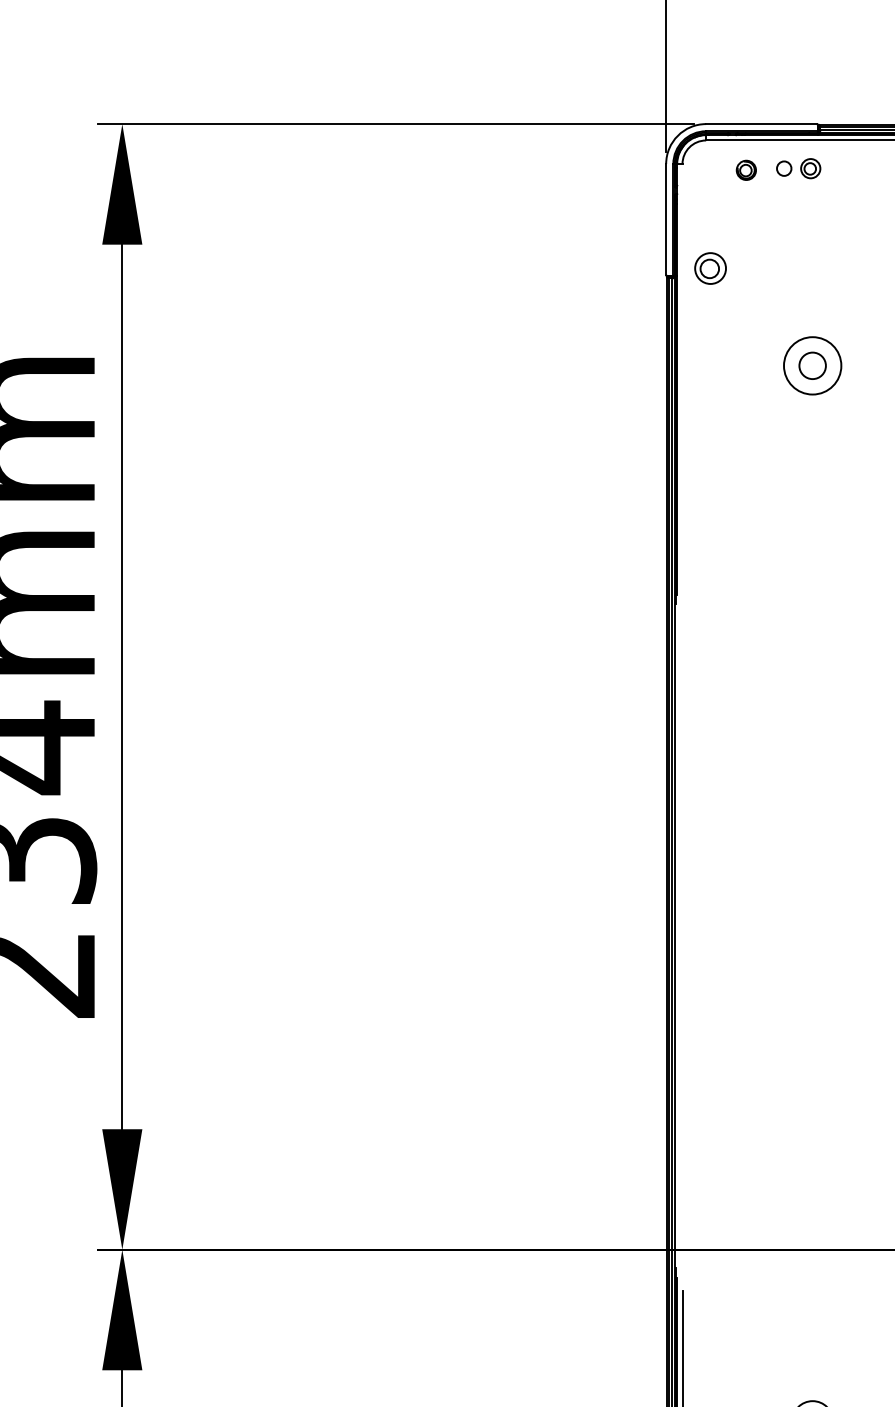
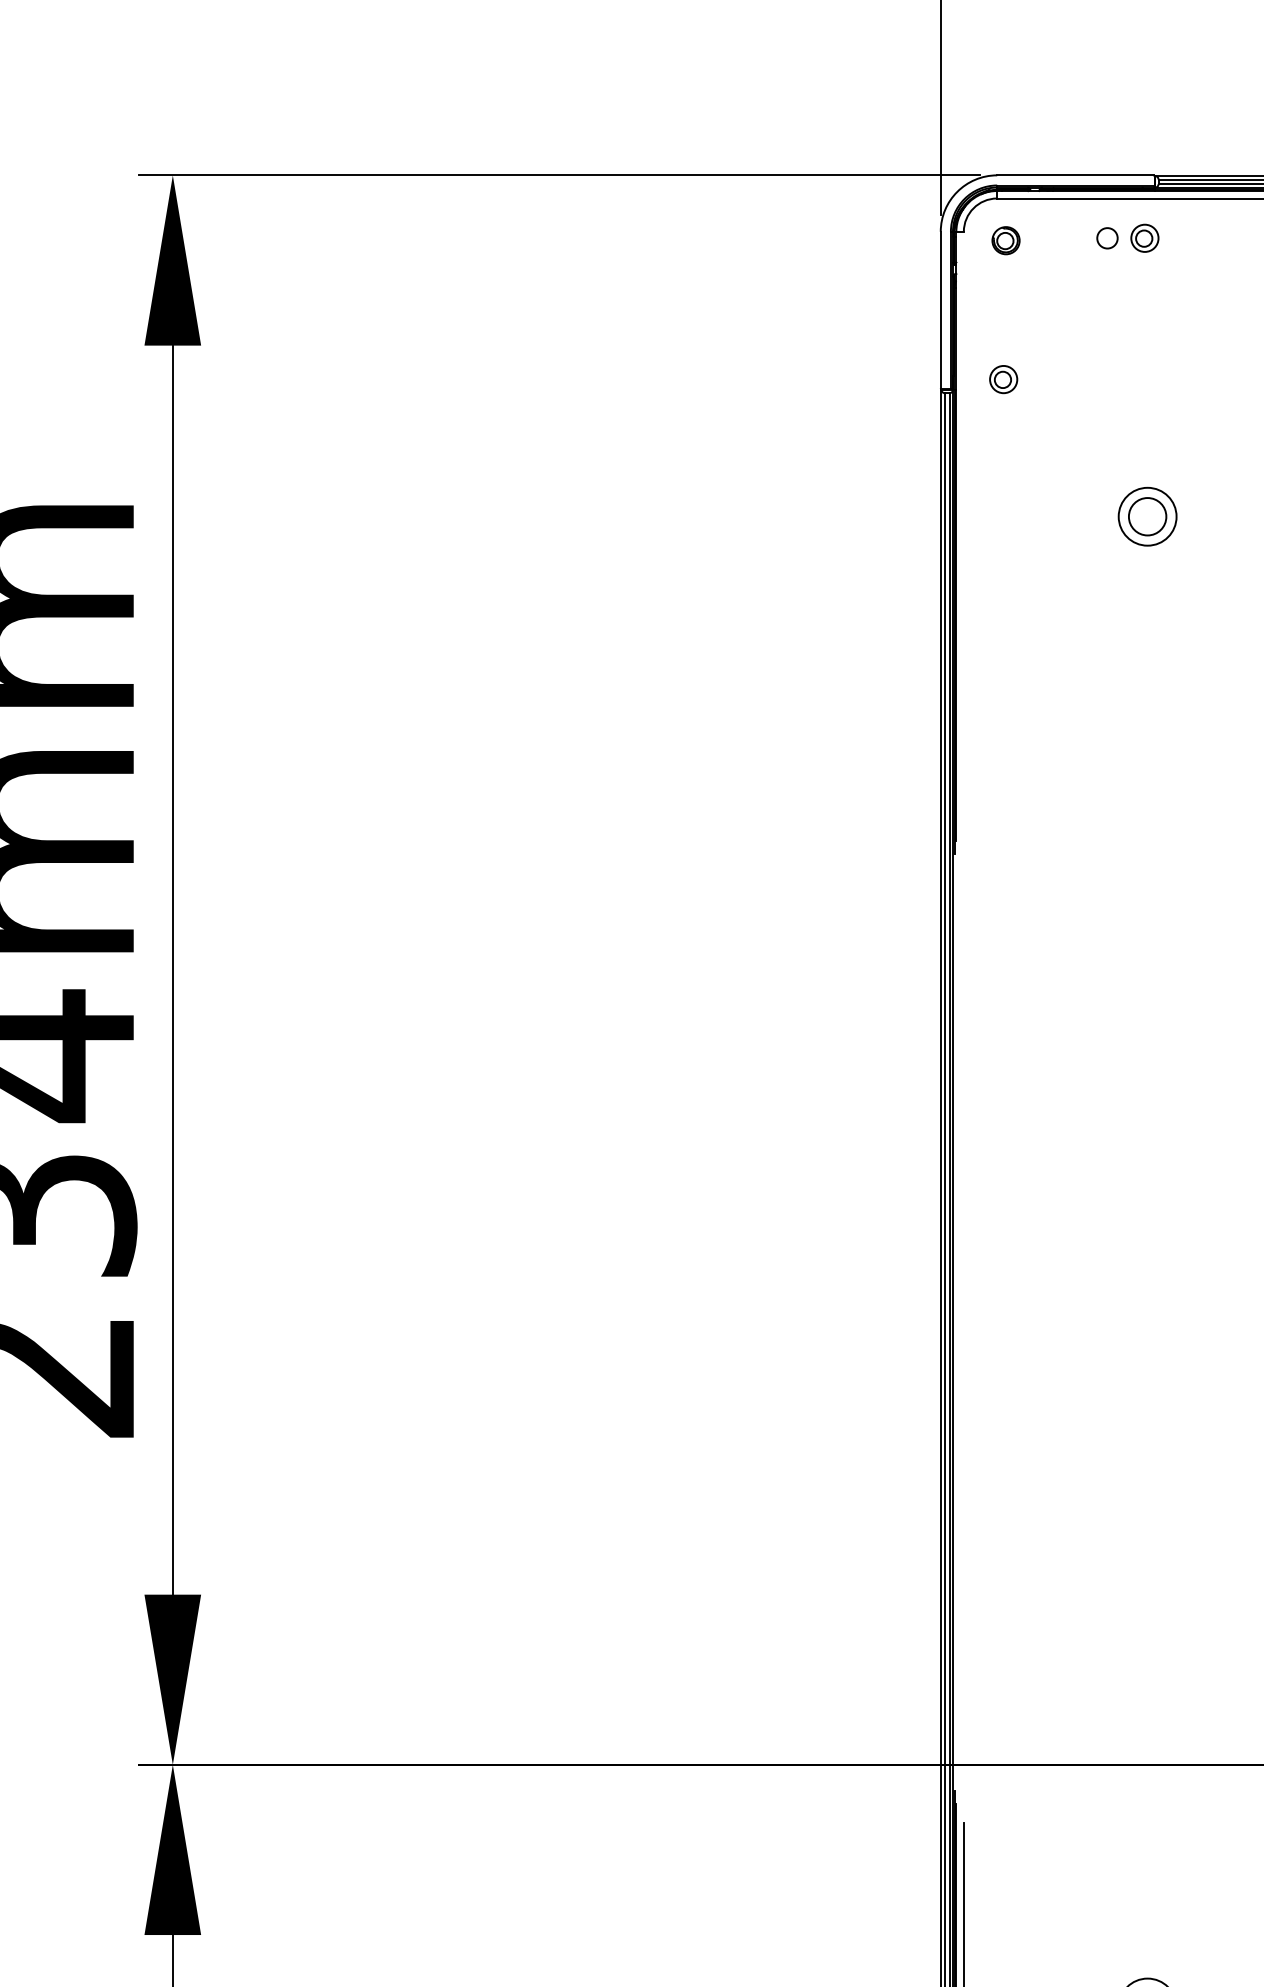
part: (746, 170) -> (1005, 240), moved
part: (710, 268) -> (1003, 379), size x0.62
circle: (812, 365) -> (1147, 516), size x0.71

